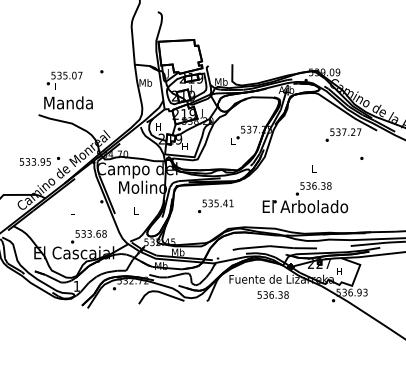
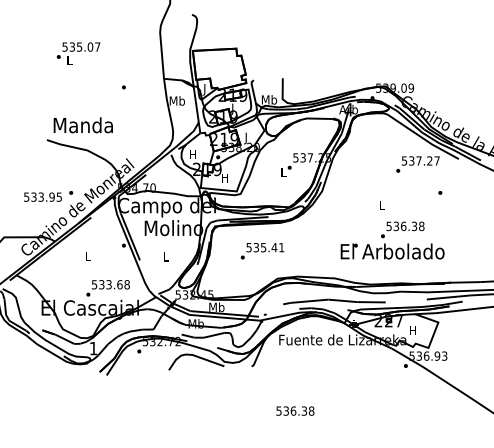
text: (64, 80) -> (78, 53), moved
text: (305, 197) -> (392, 240), moved
text: (273, 294) -> (295, 410), moved

